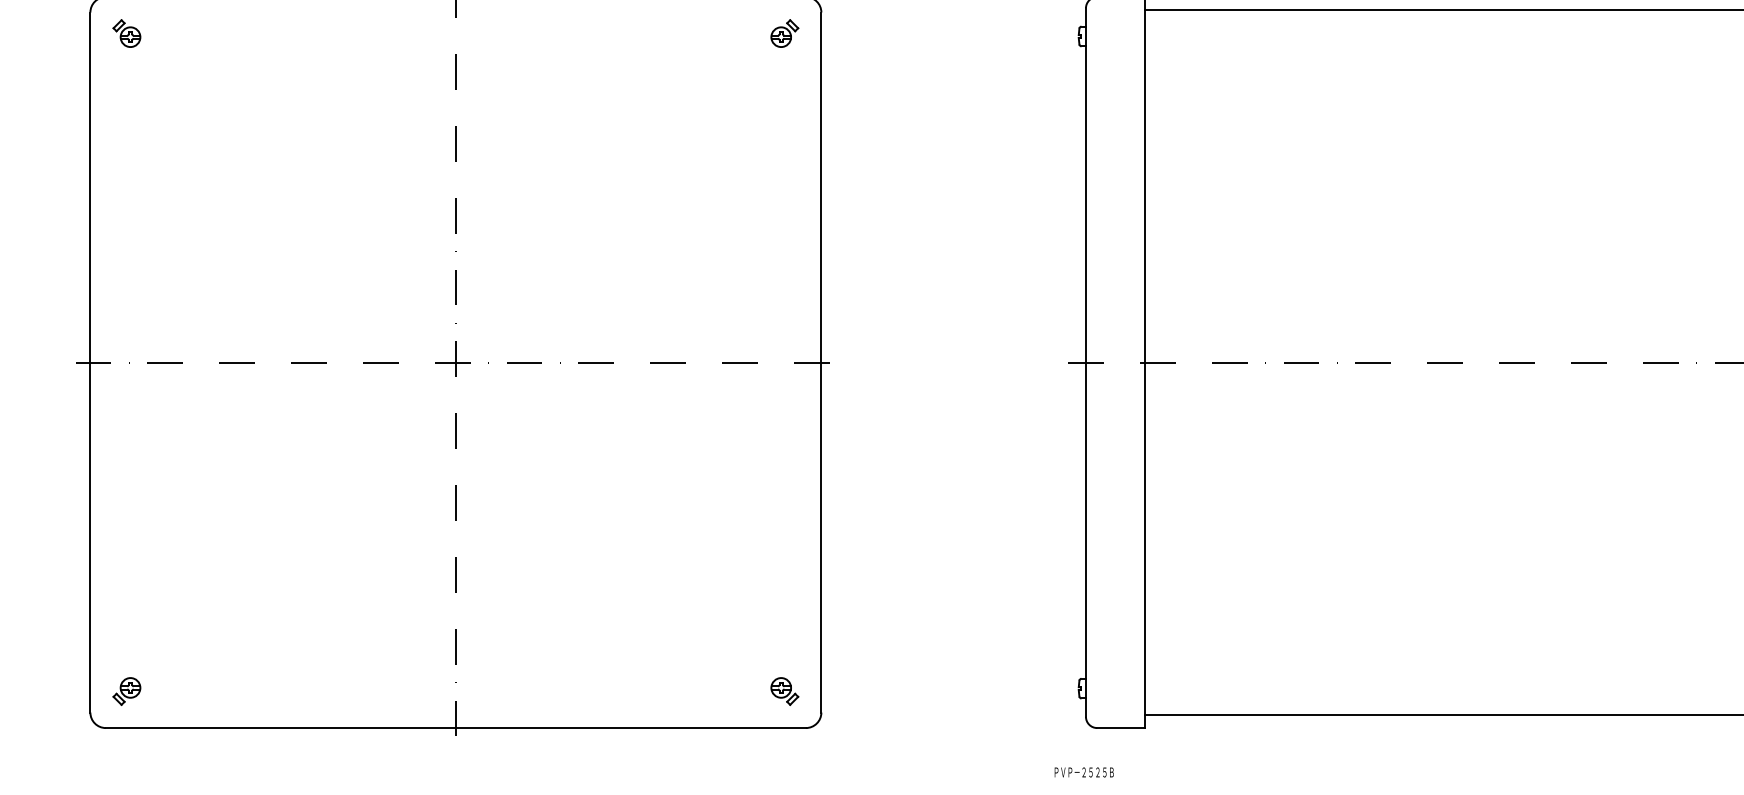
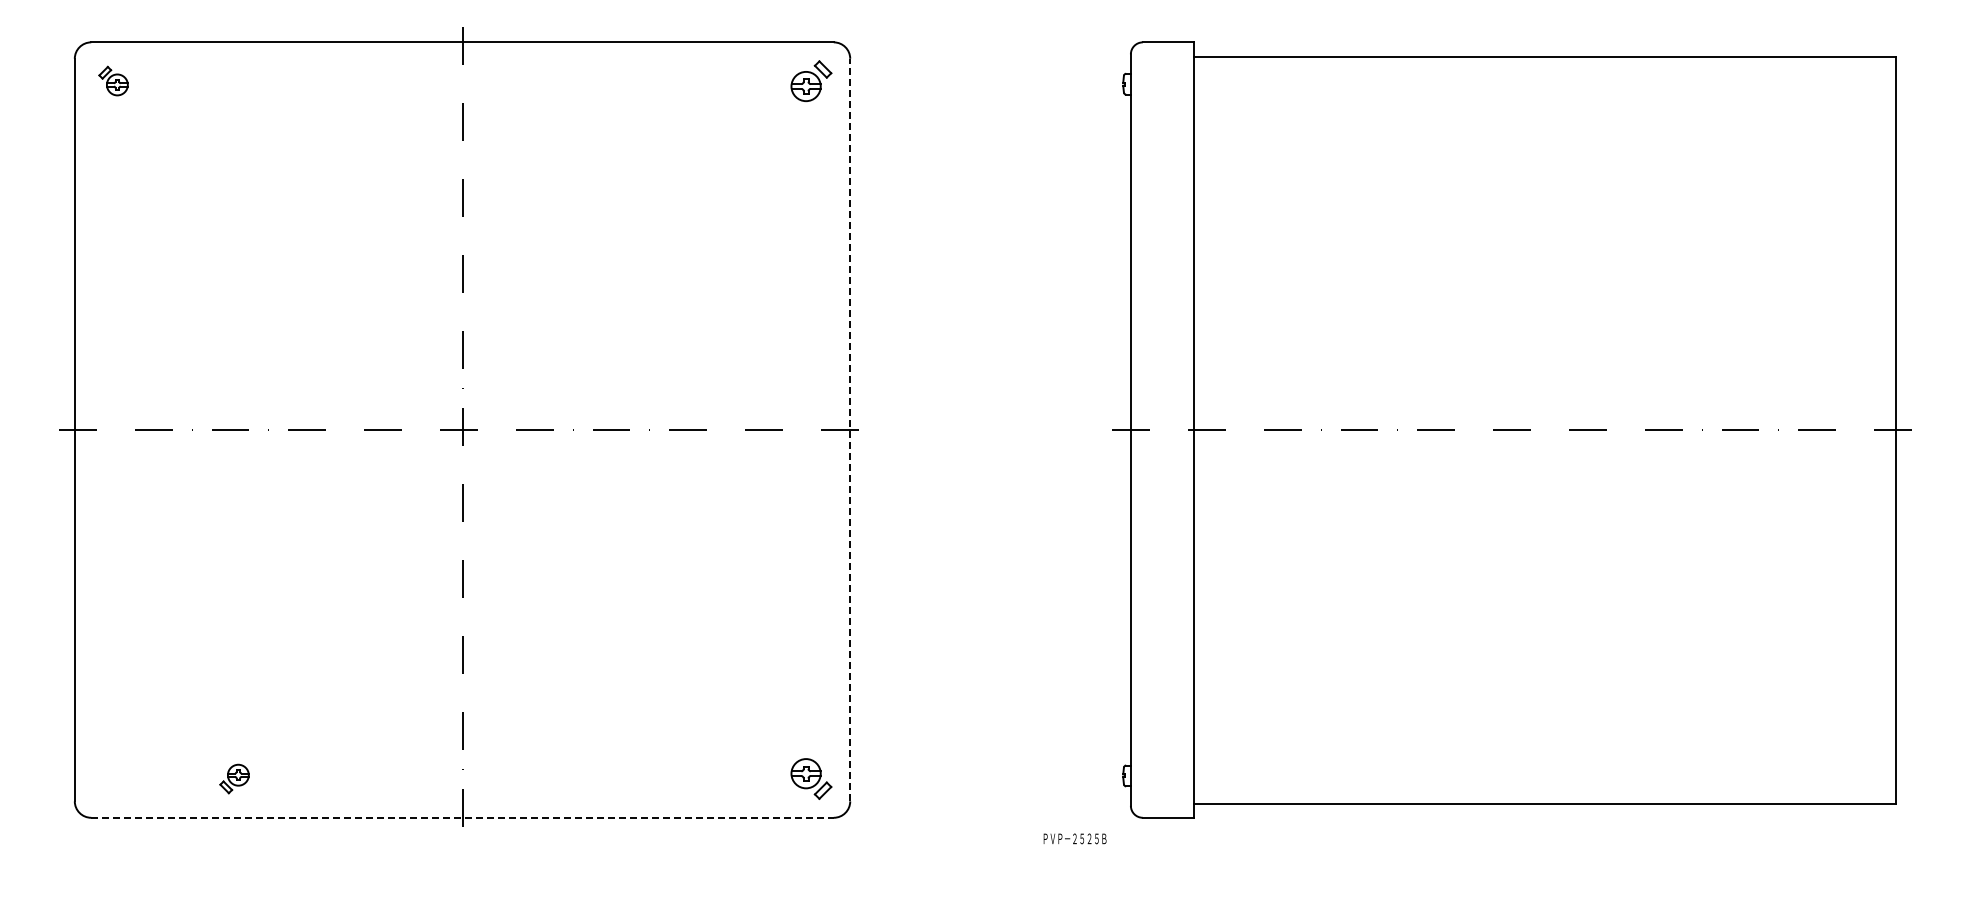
part: (784, 33) -> (811, 80), size x1.4
line: (821, 362) -> (850, 429), solid -> dashed
part: (126, 691) -> (234, 778), moved
part: (784, 691) -> (811, 778), size x1.4
line: (456, 727) -> (463, 817), solid -> dashed
text: (1083, 772) -> (1074, 838), moved

